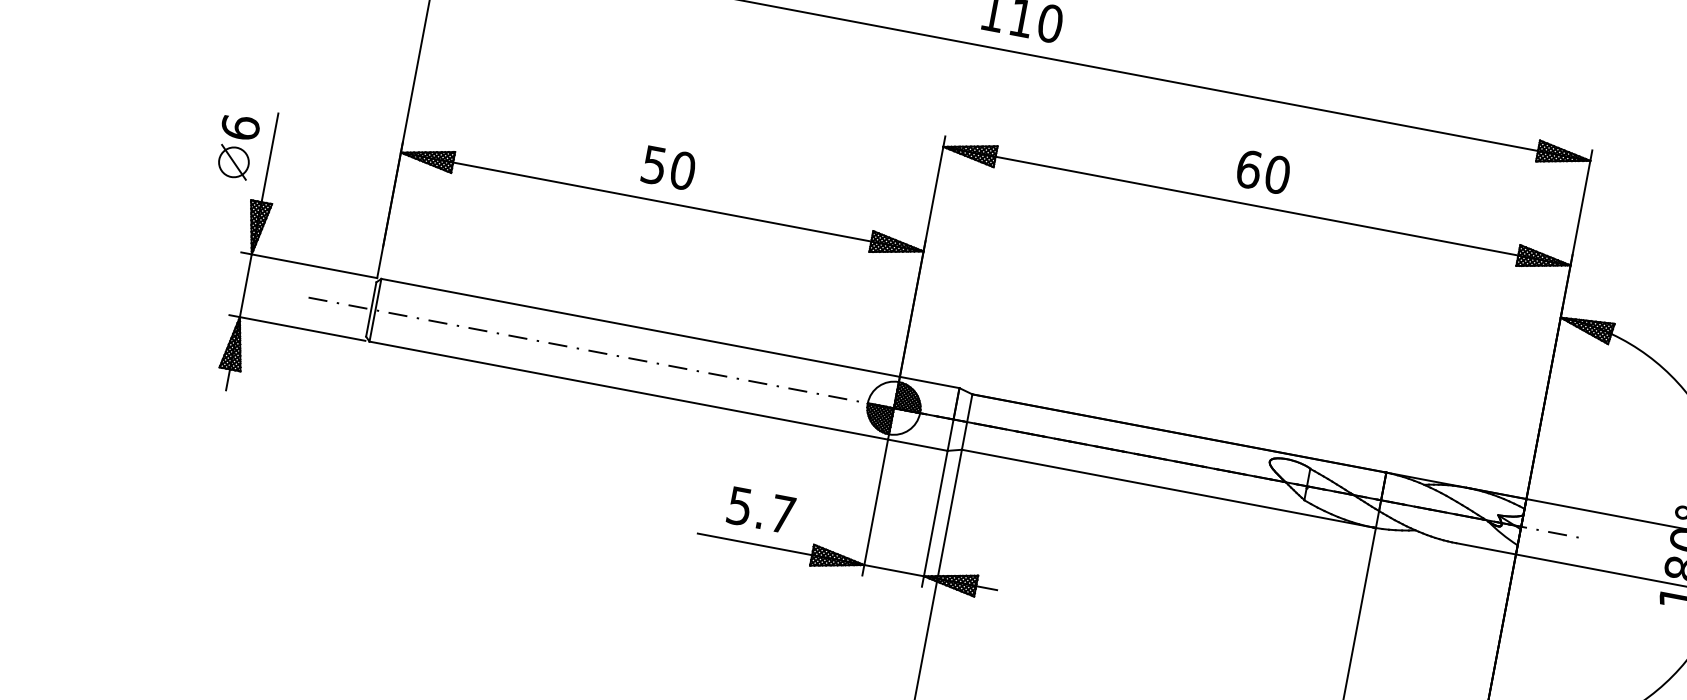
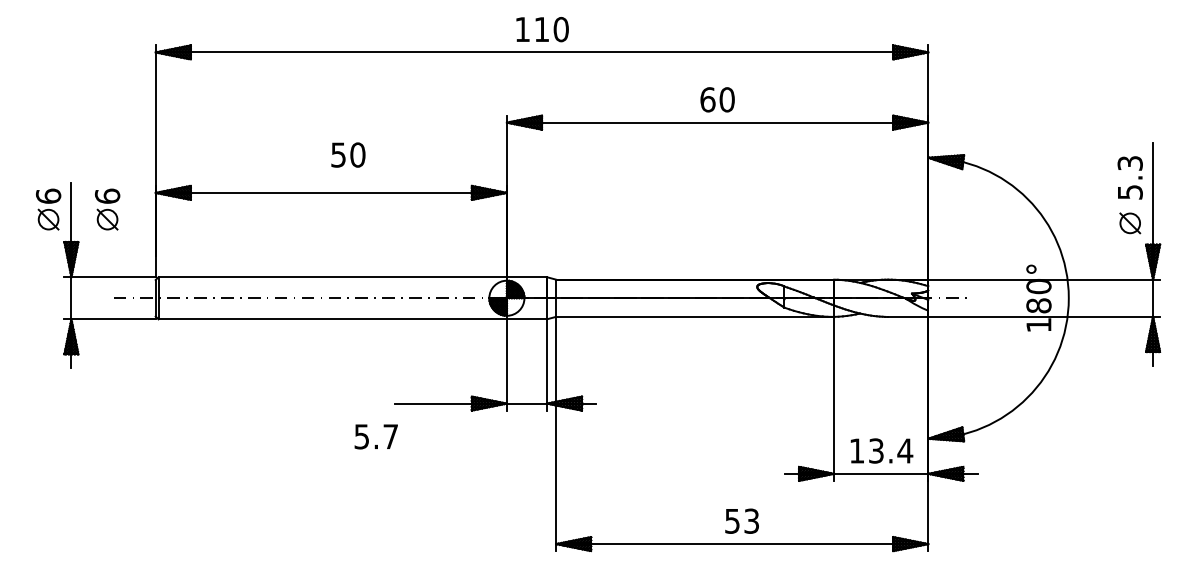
part: (324, 163) -> (107, 209), added
text: (669, 167) -> (348, 154), moved
text: (760, 509) -> (375, 436), moved

